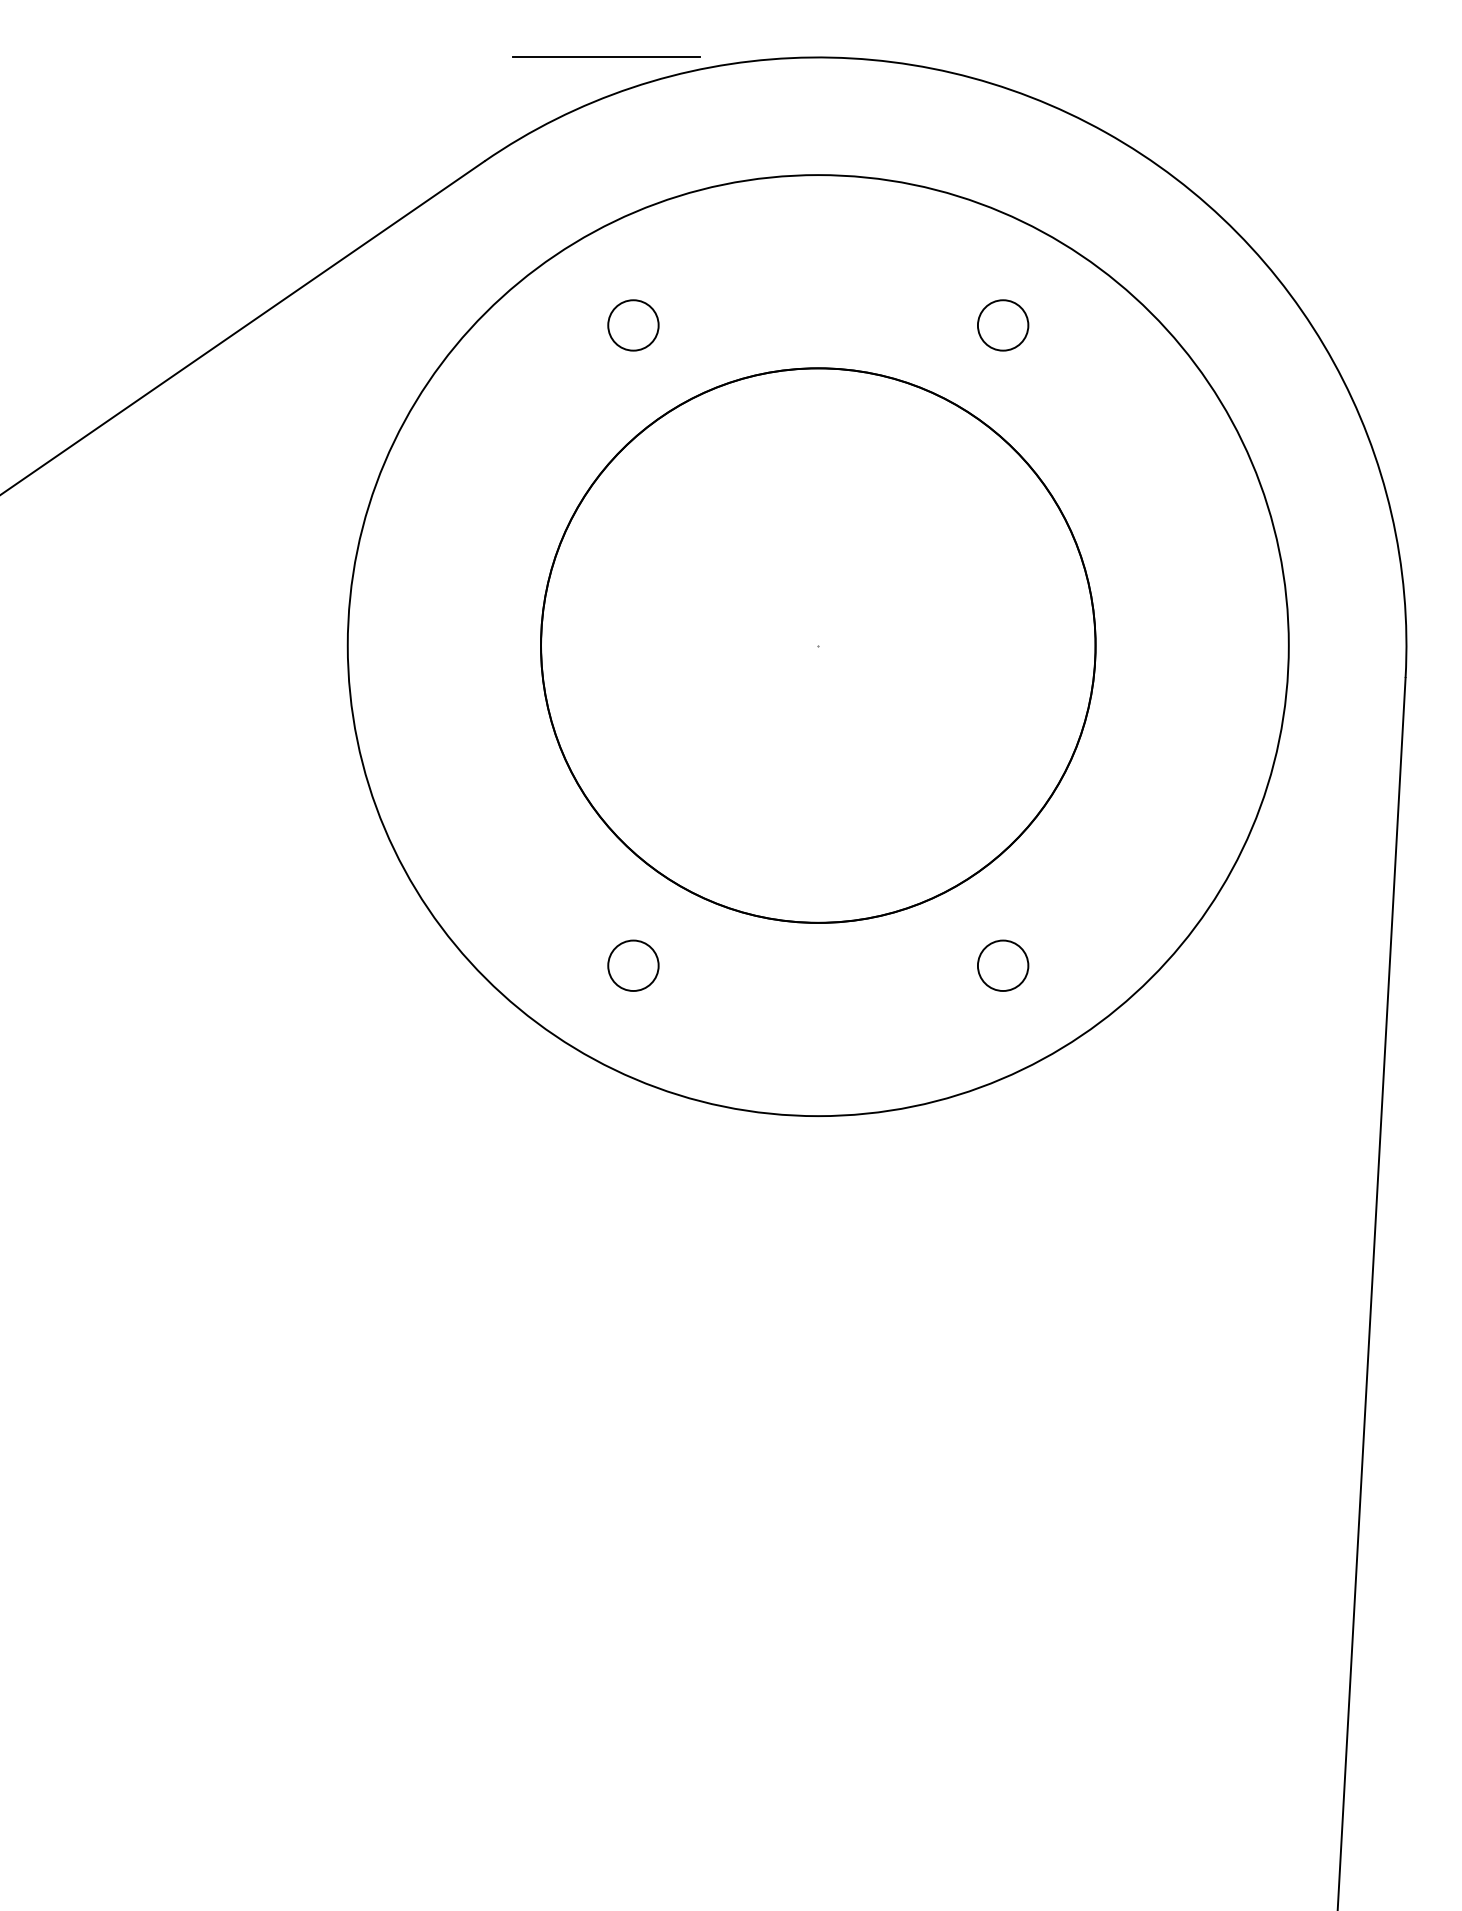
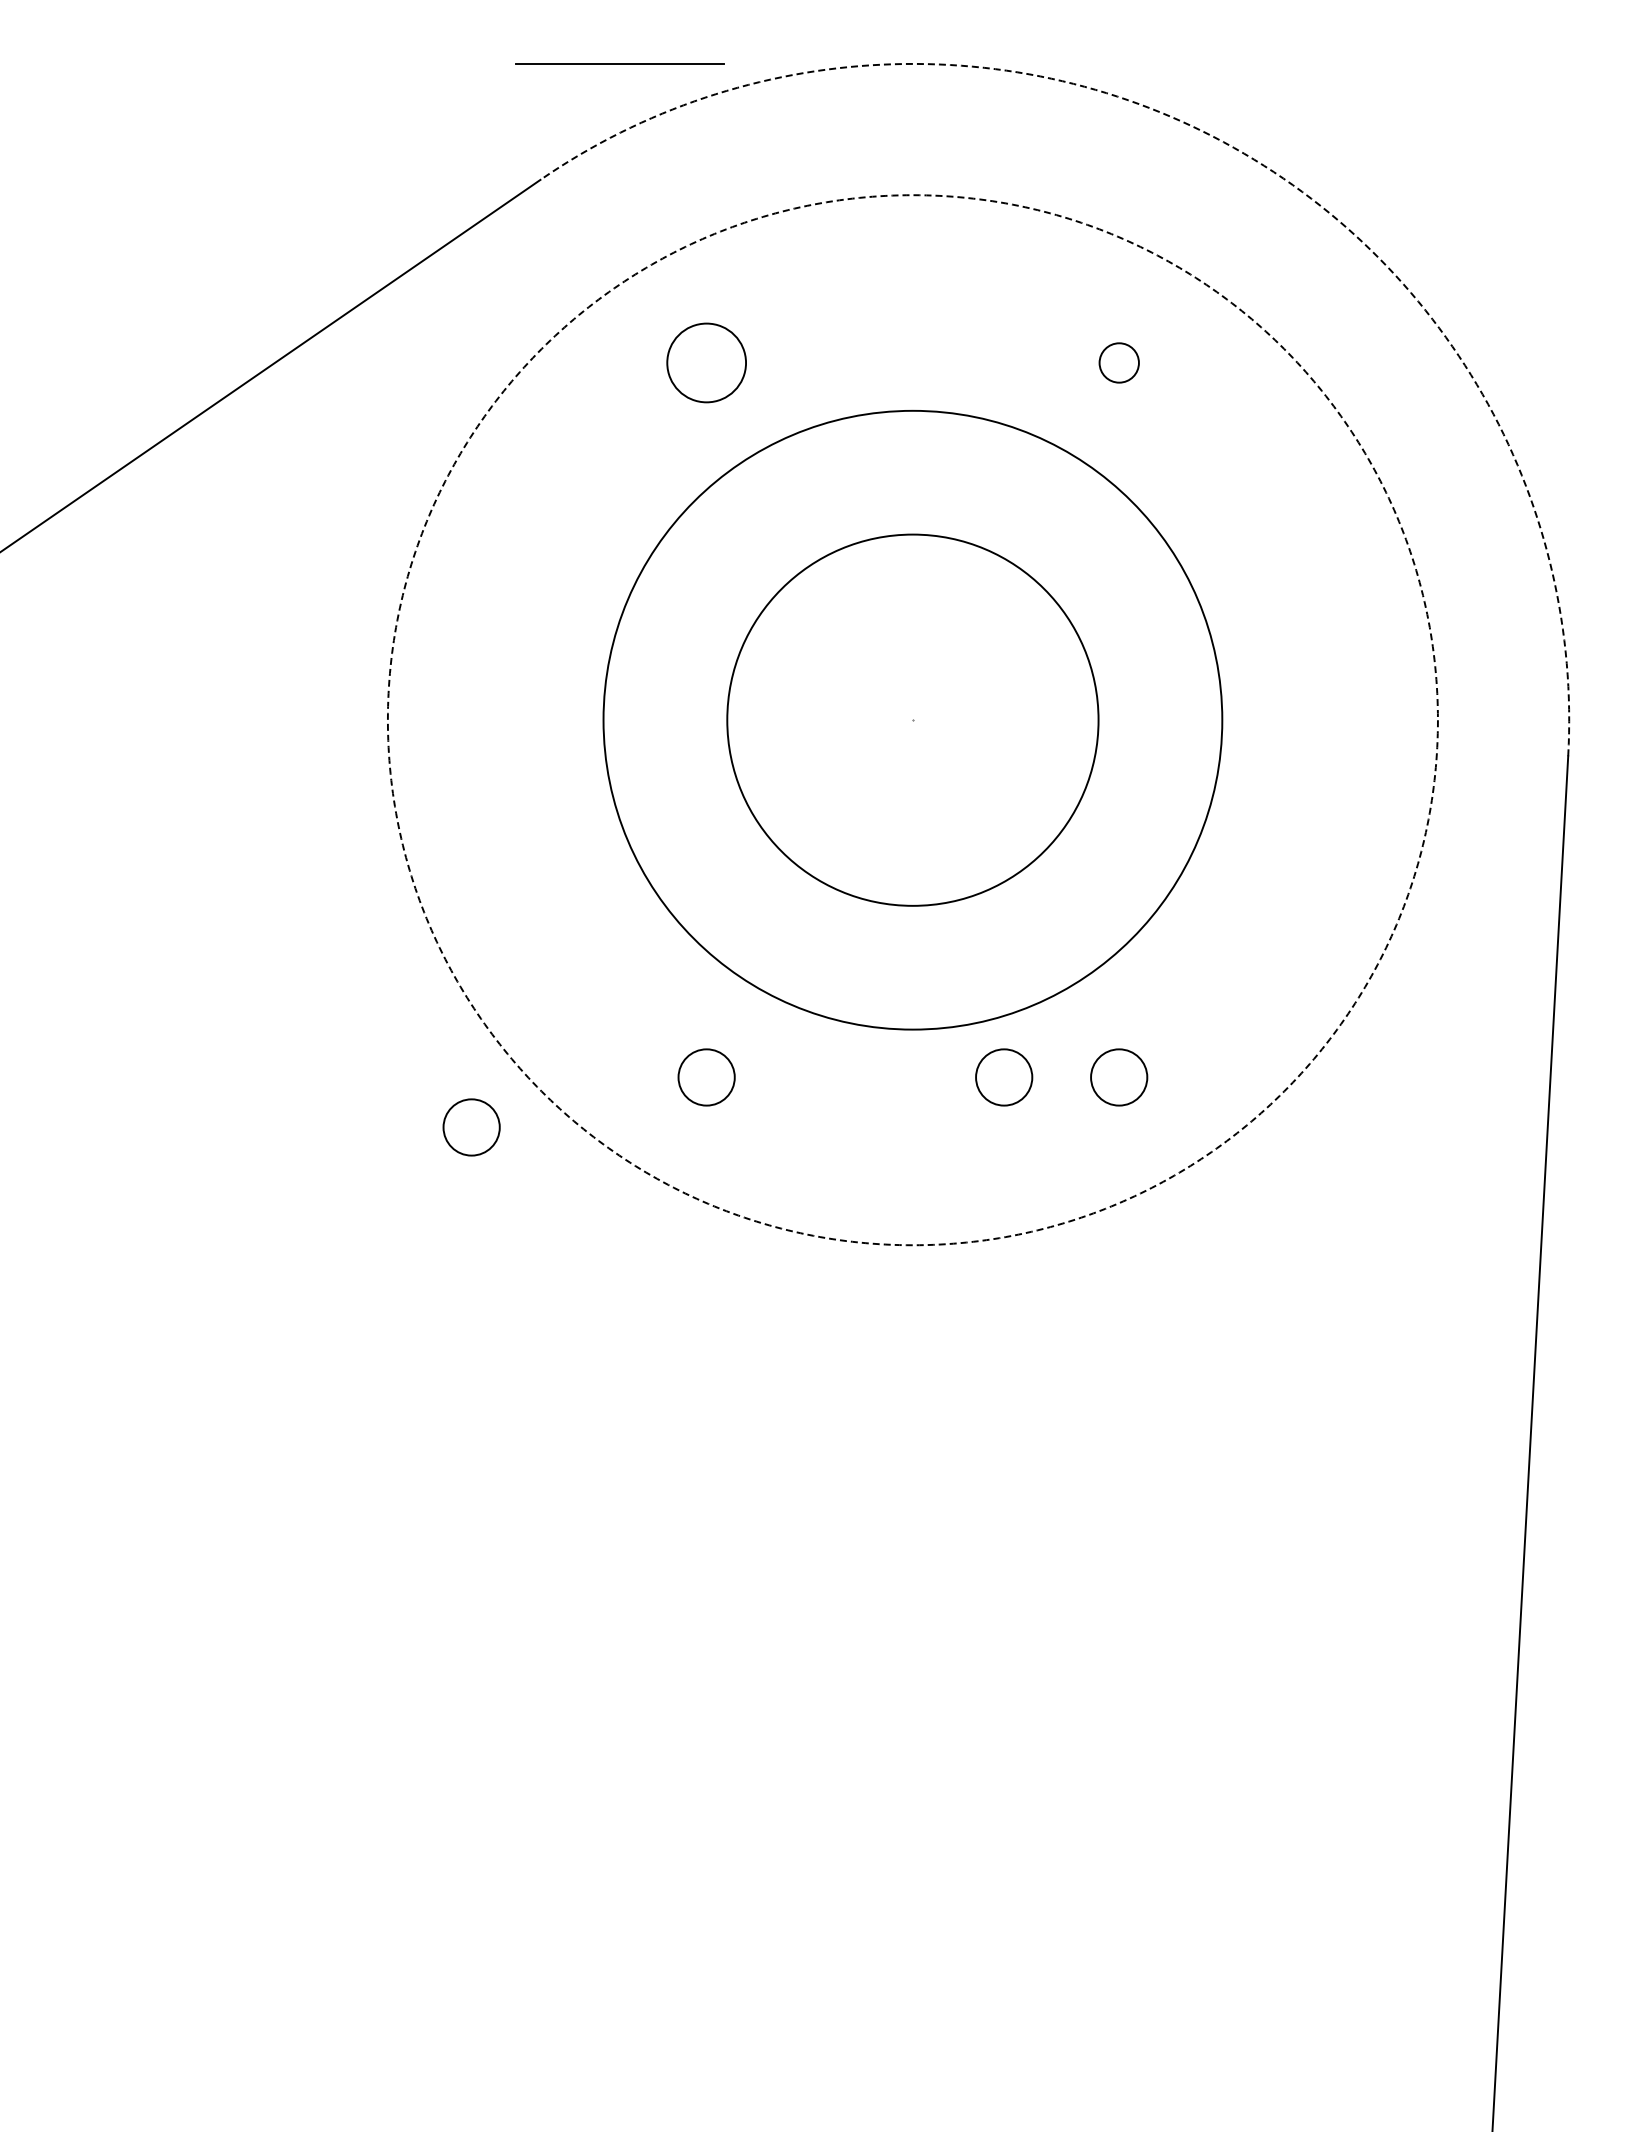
line: (606, 57) -> (619, 63), moved
arc: (1105, 132) -> (1233, 147), solid -> dashed
circle: (633, 325) -> (706, 362), size x1.4
circle: (1003, 325) -> (1119, 362), size x0.7
circle: (817, 644) -> (912, 719), size x0.6
circle: (817, 645) -> (912, 720), solid -> dashed
circle: (900, 965) -> (1004, 1077), added
circle: (422, 1010) -> (471, 1127), added

